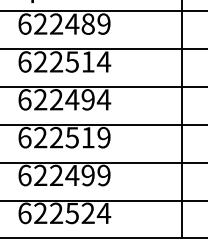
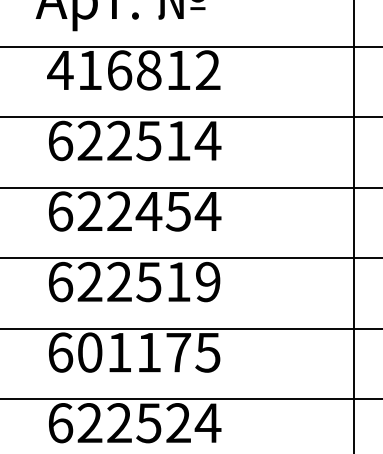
text: (63, 23) -> (132, 69), 622489 -> 416812
text: (87, 99) -> (177, 210), 622494 -> 622454
text: (72, 175) -> (149, 352), 622499 -> 601175

